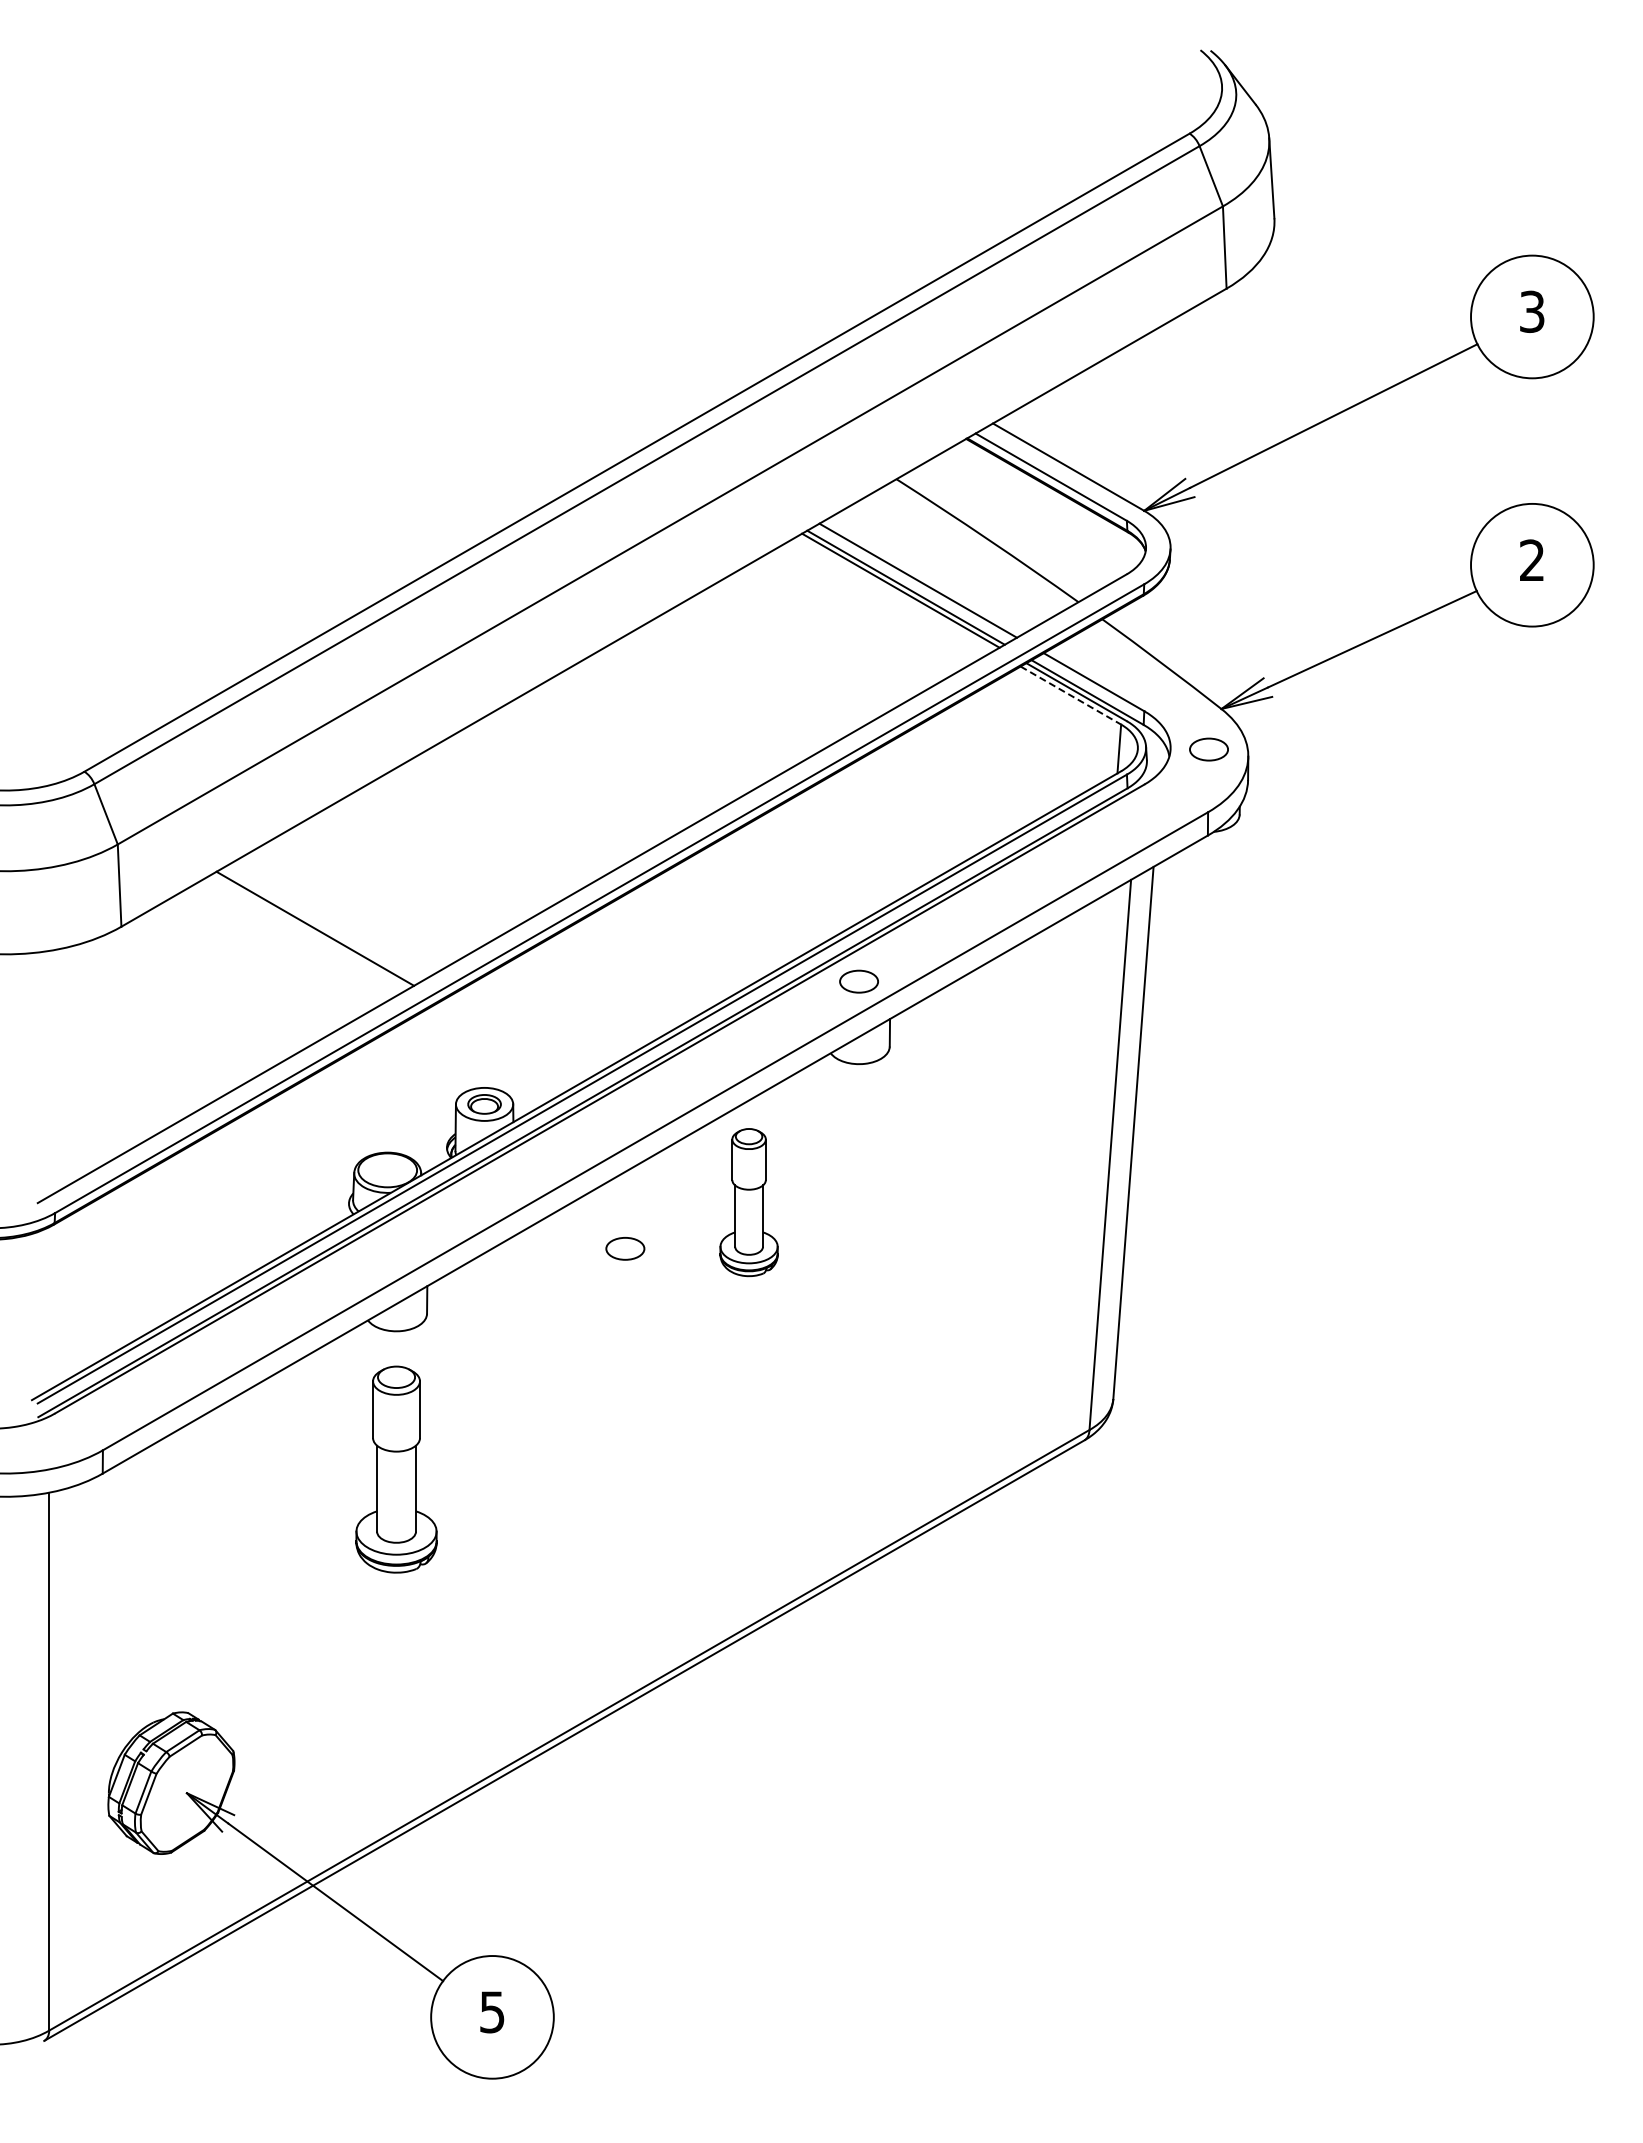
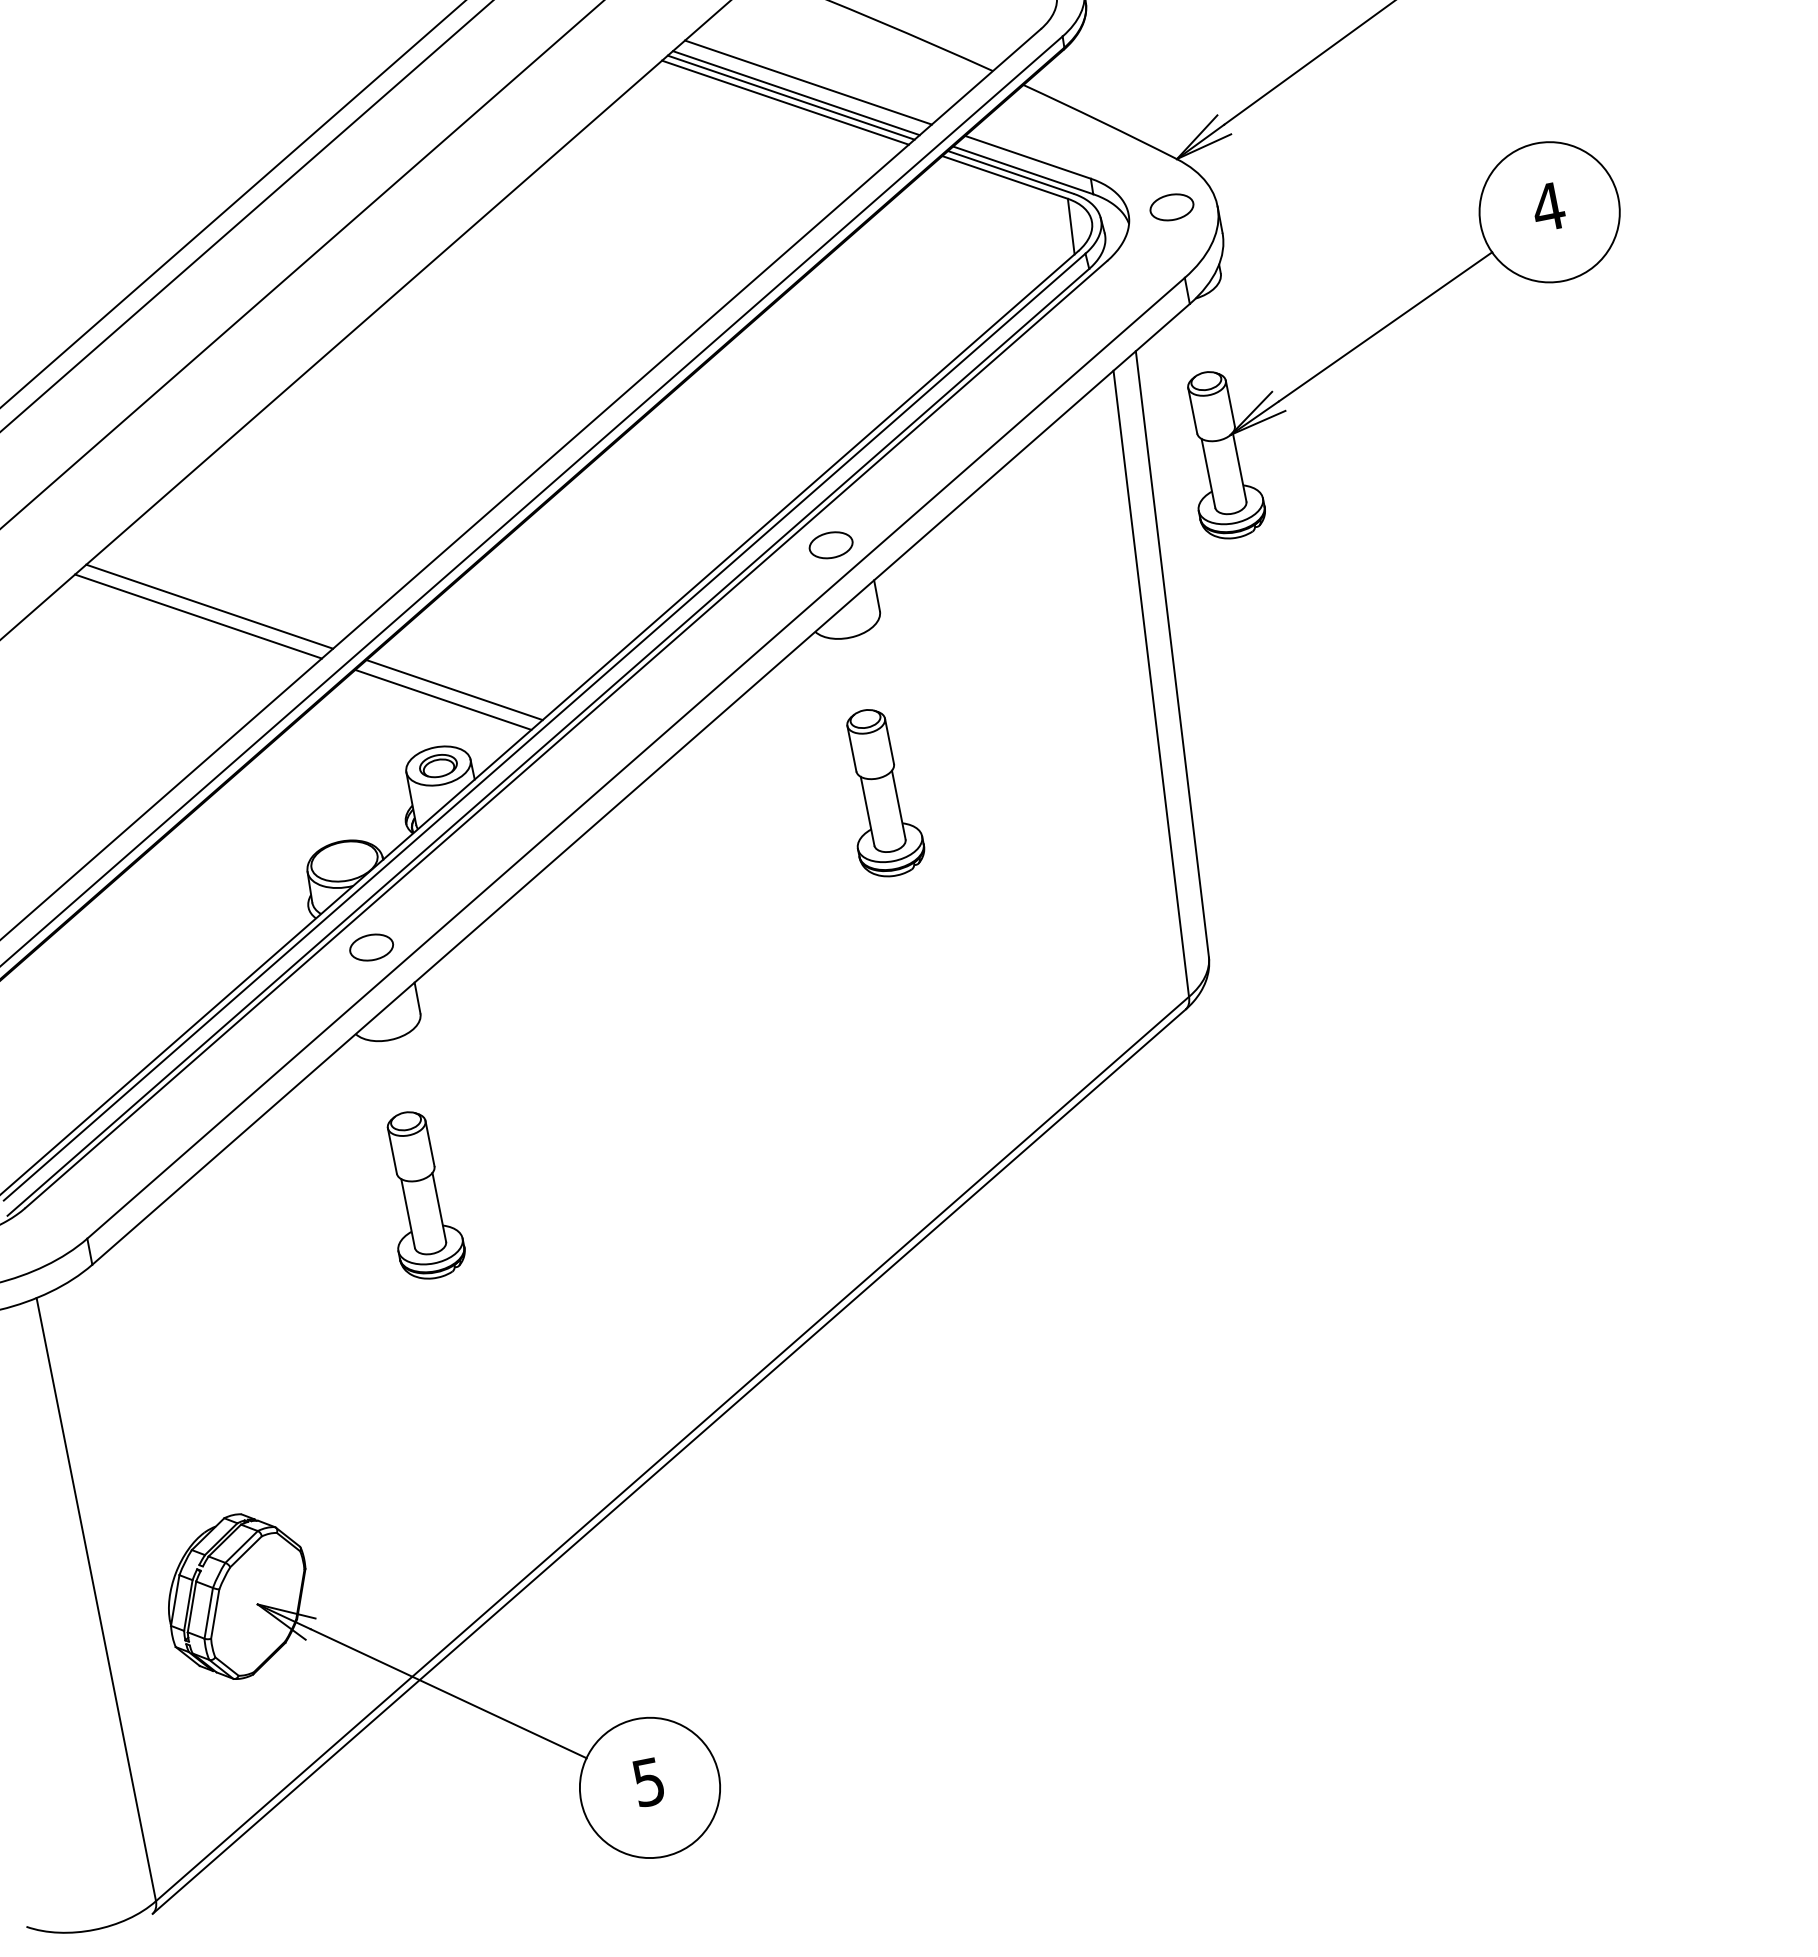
line: (894, 594) -> (784, 103), added
line: (1071, 695) -> (1005, 177), dashed -> solid
part: (1379, 886) -> (1393, 323), added
line: (303, 935) -> (197, 616), added
line: (510, 1041) -> (453, 689), added
line: (499, 1048) -> (442, 700), added
part: (748, 1202) -> (879, 793), moved
part: (625, 1248) -> (371, 947), moved
part: (395, 1469) -> (419, 1195), size x0.71

